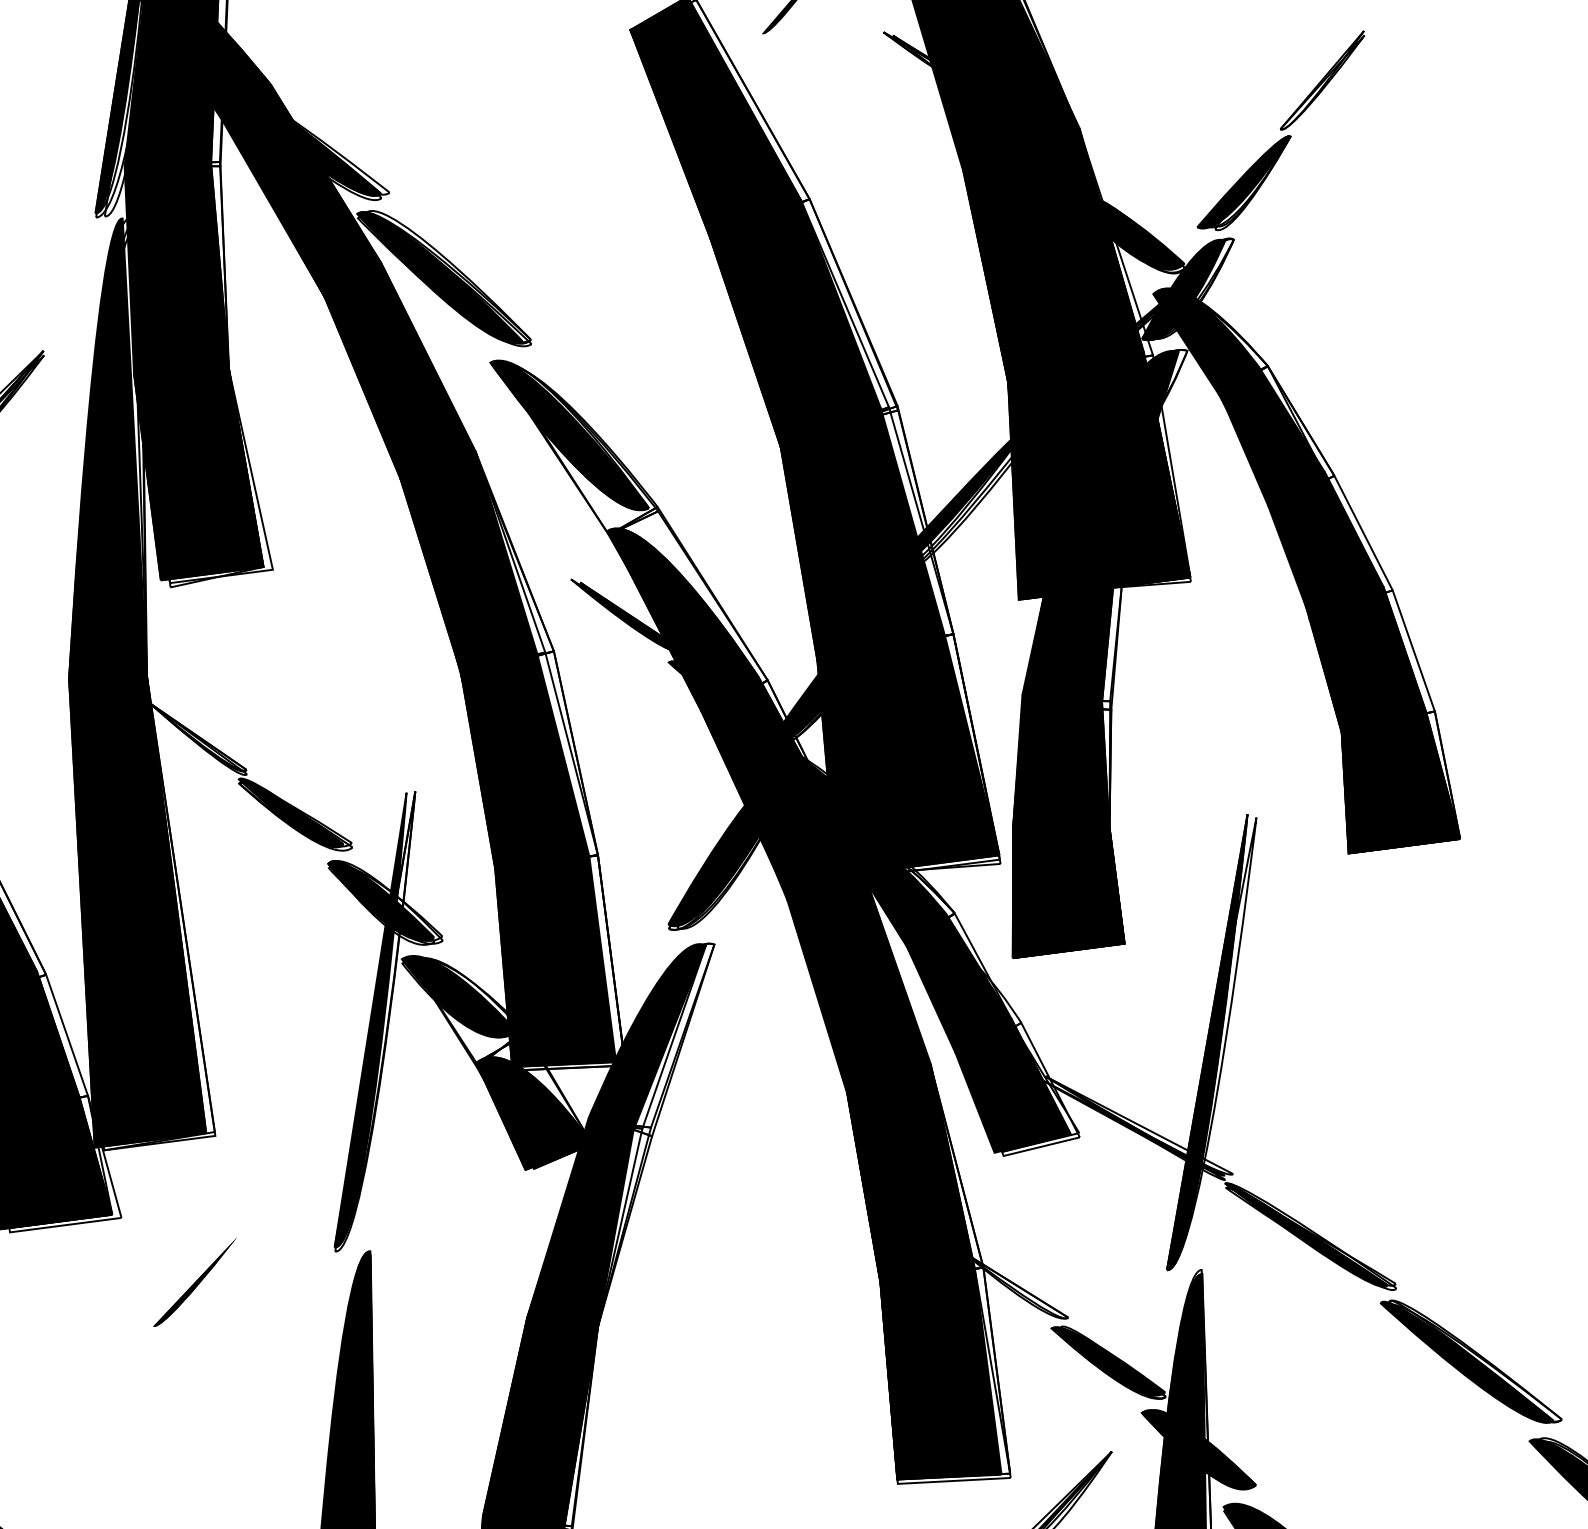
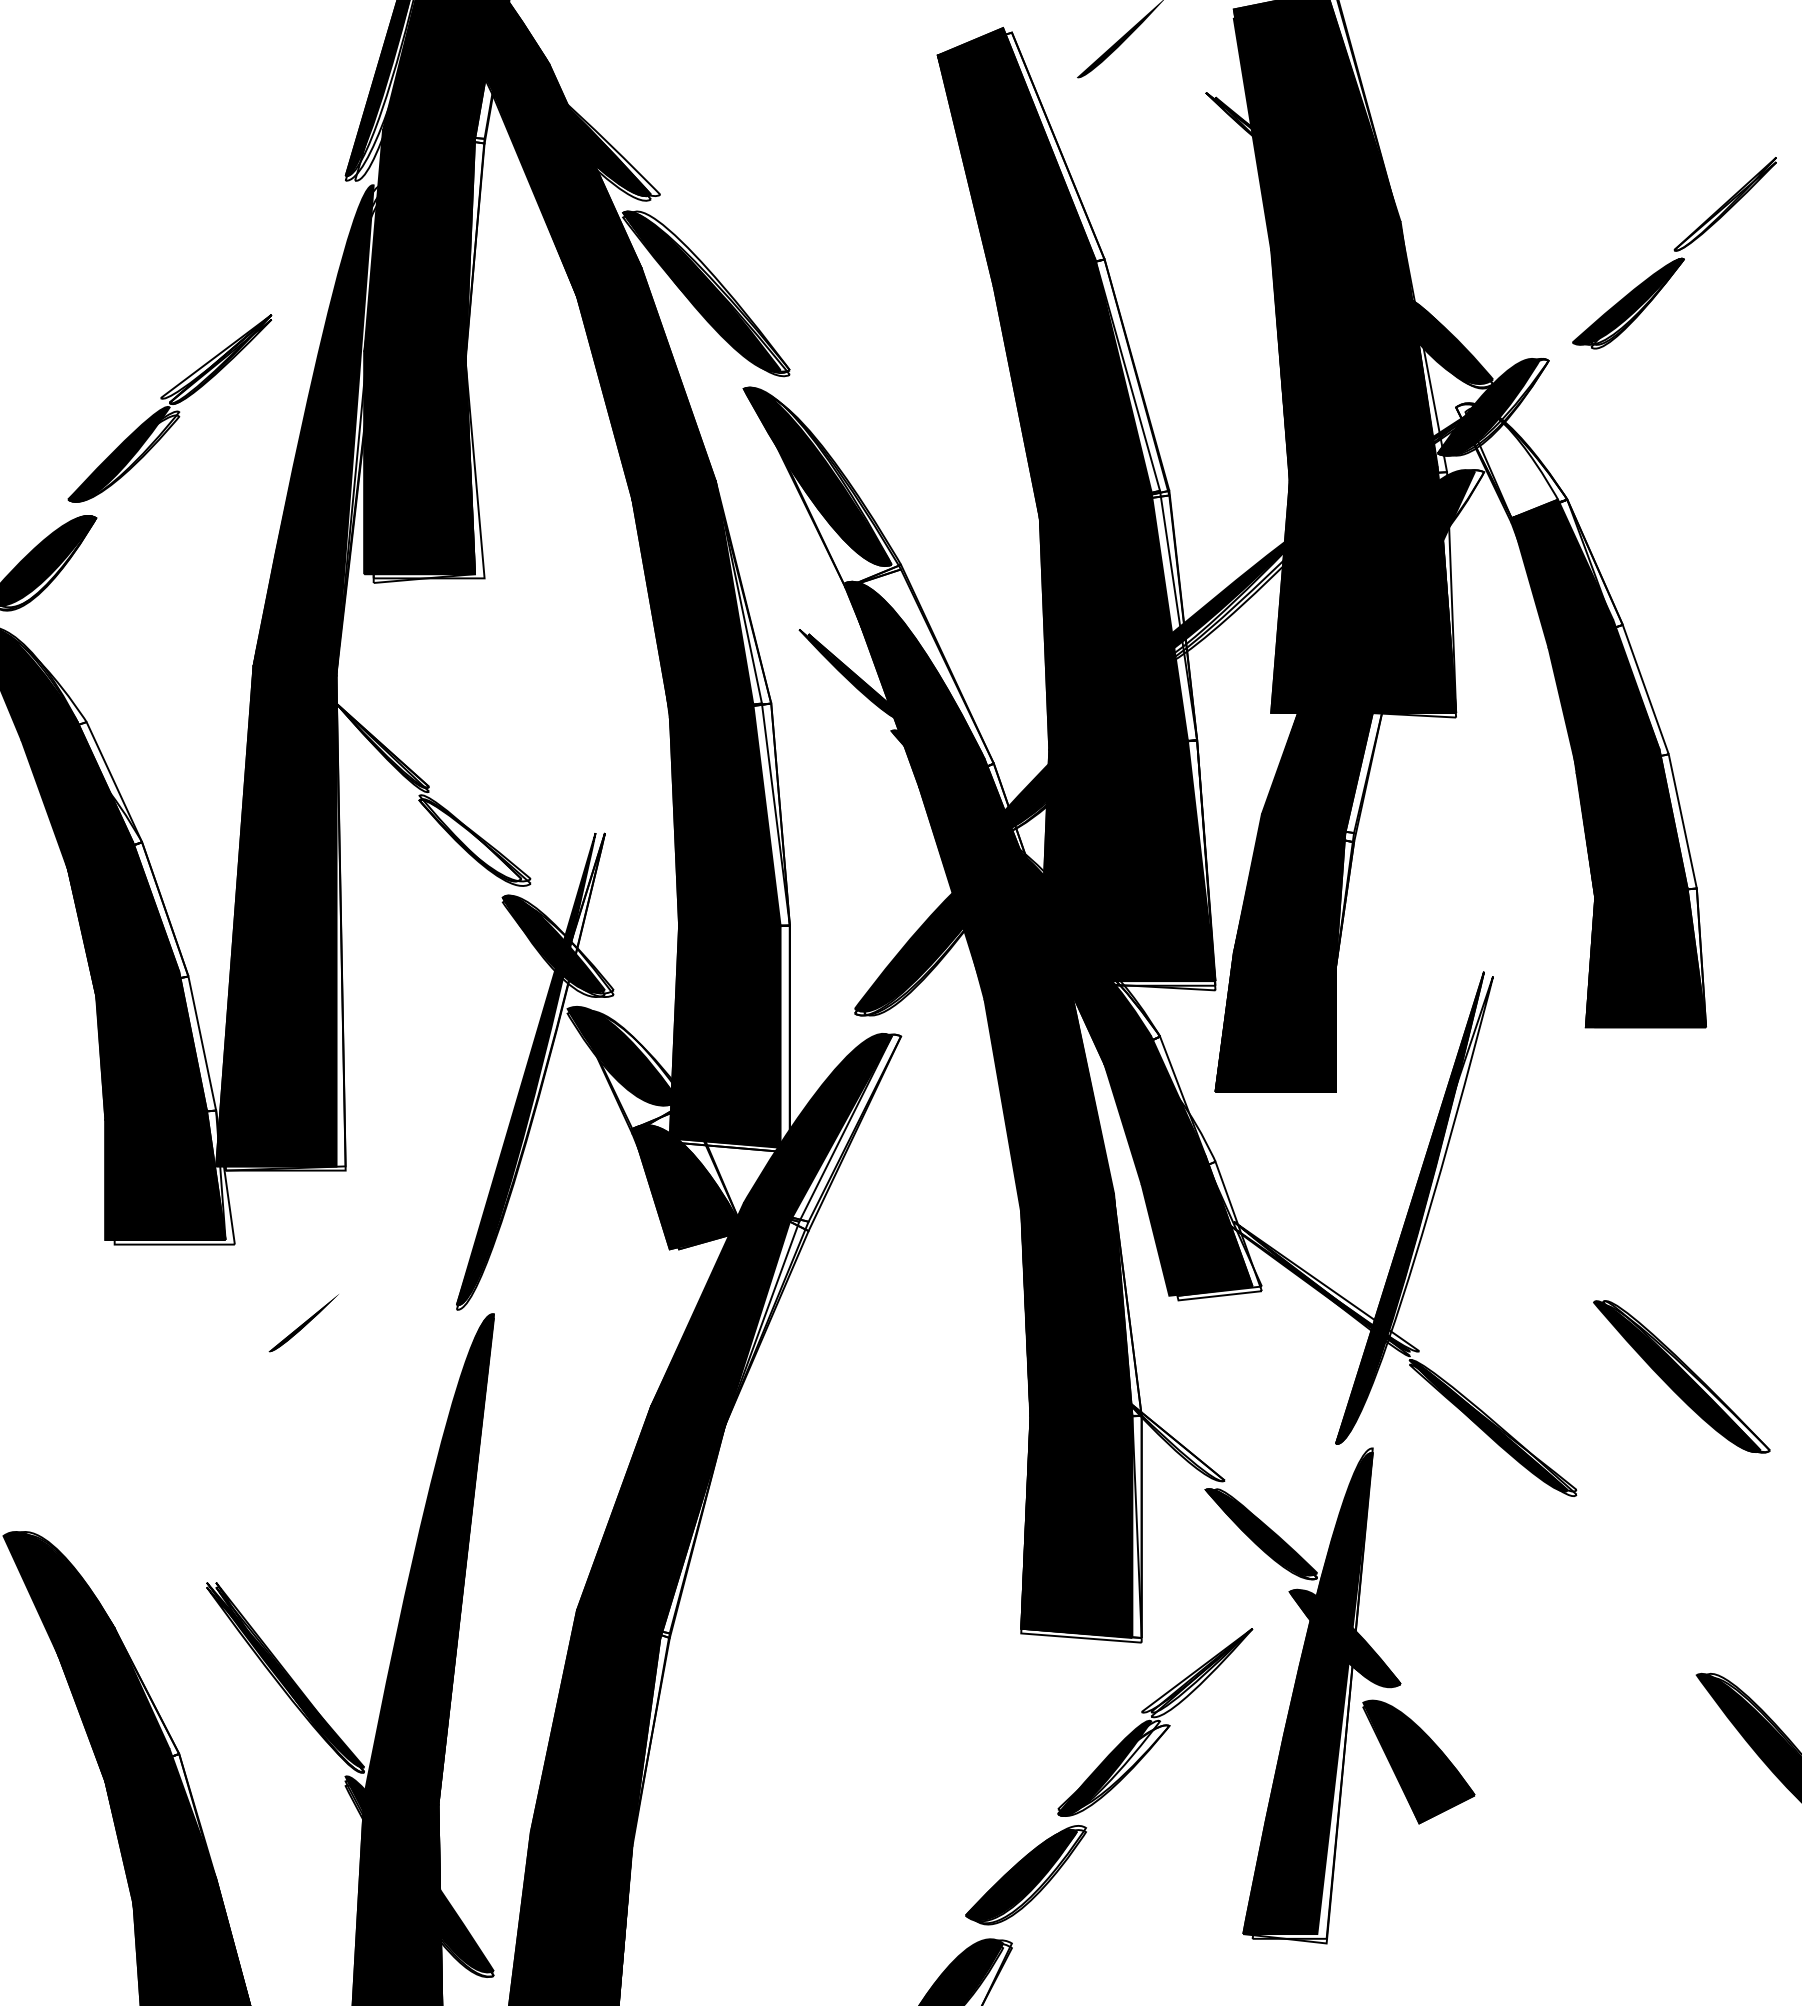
part: (1281, 132) -> (1674, 253), moved
fill: (1207, 337) -> (1507, 460), removed
fill: (291, 812) -> (470, 838), removed
part: (194, 1281) -> (303, 1322), size x0.7
part: (1470, 1361) -> (1681, 1376), moved

